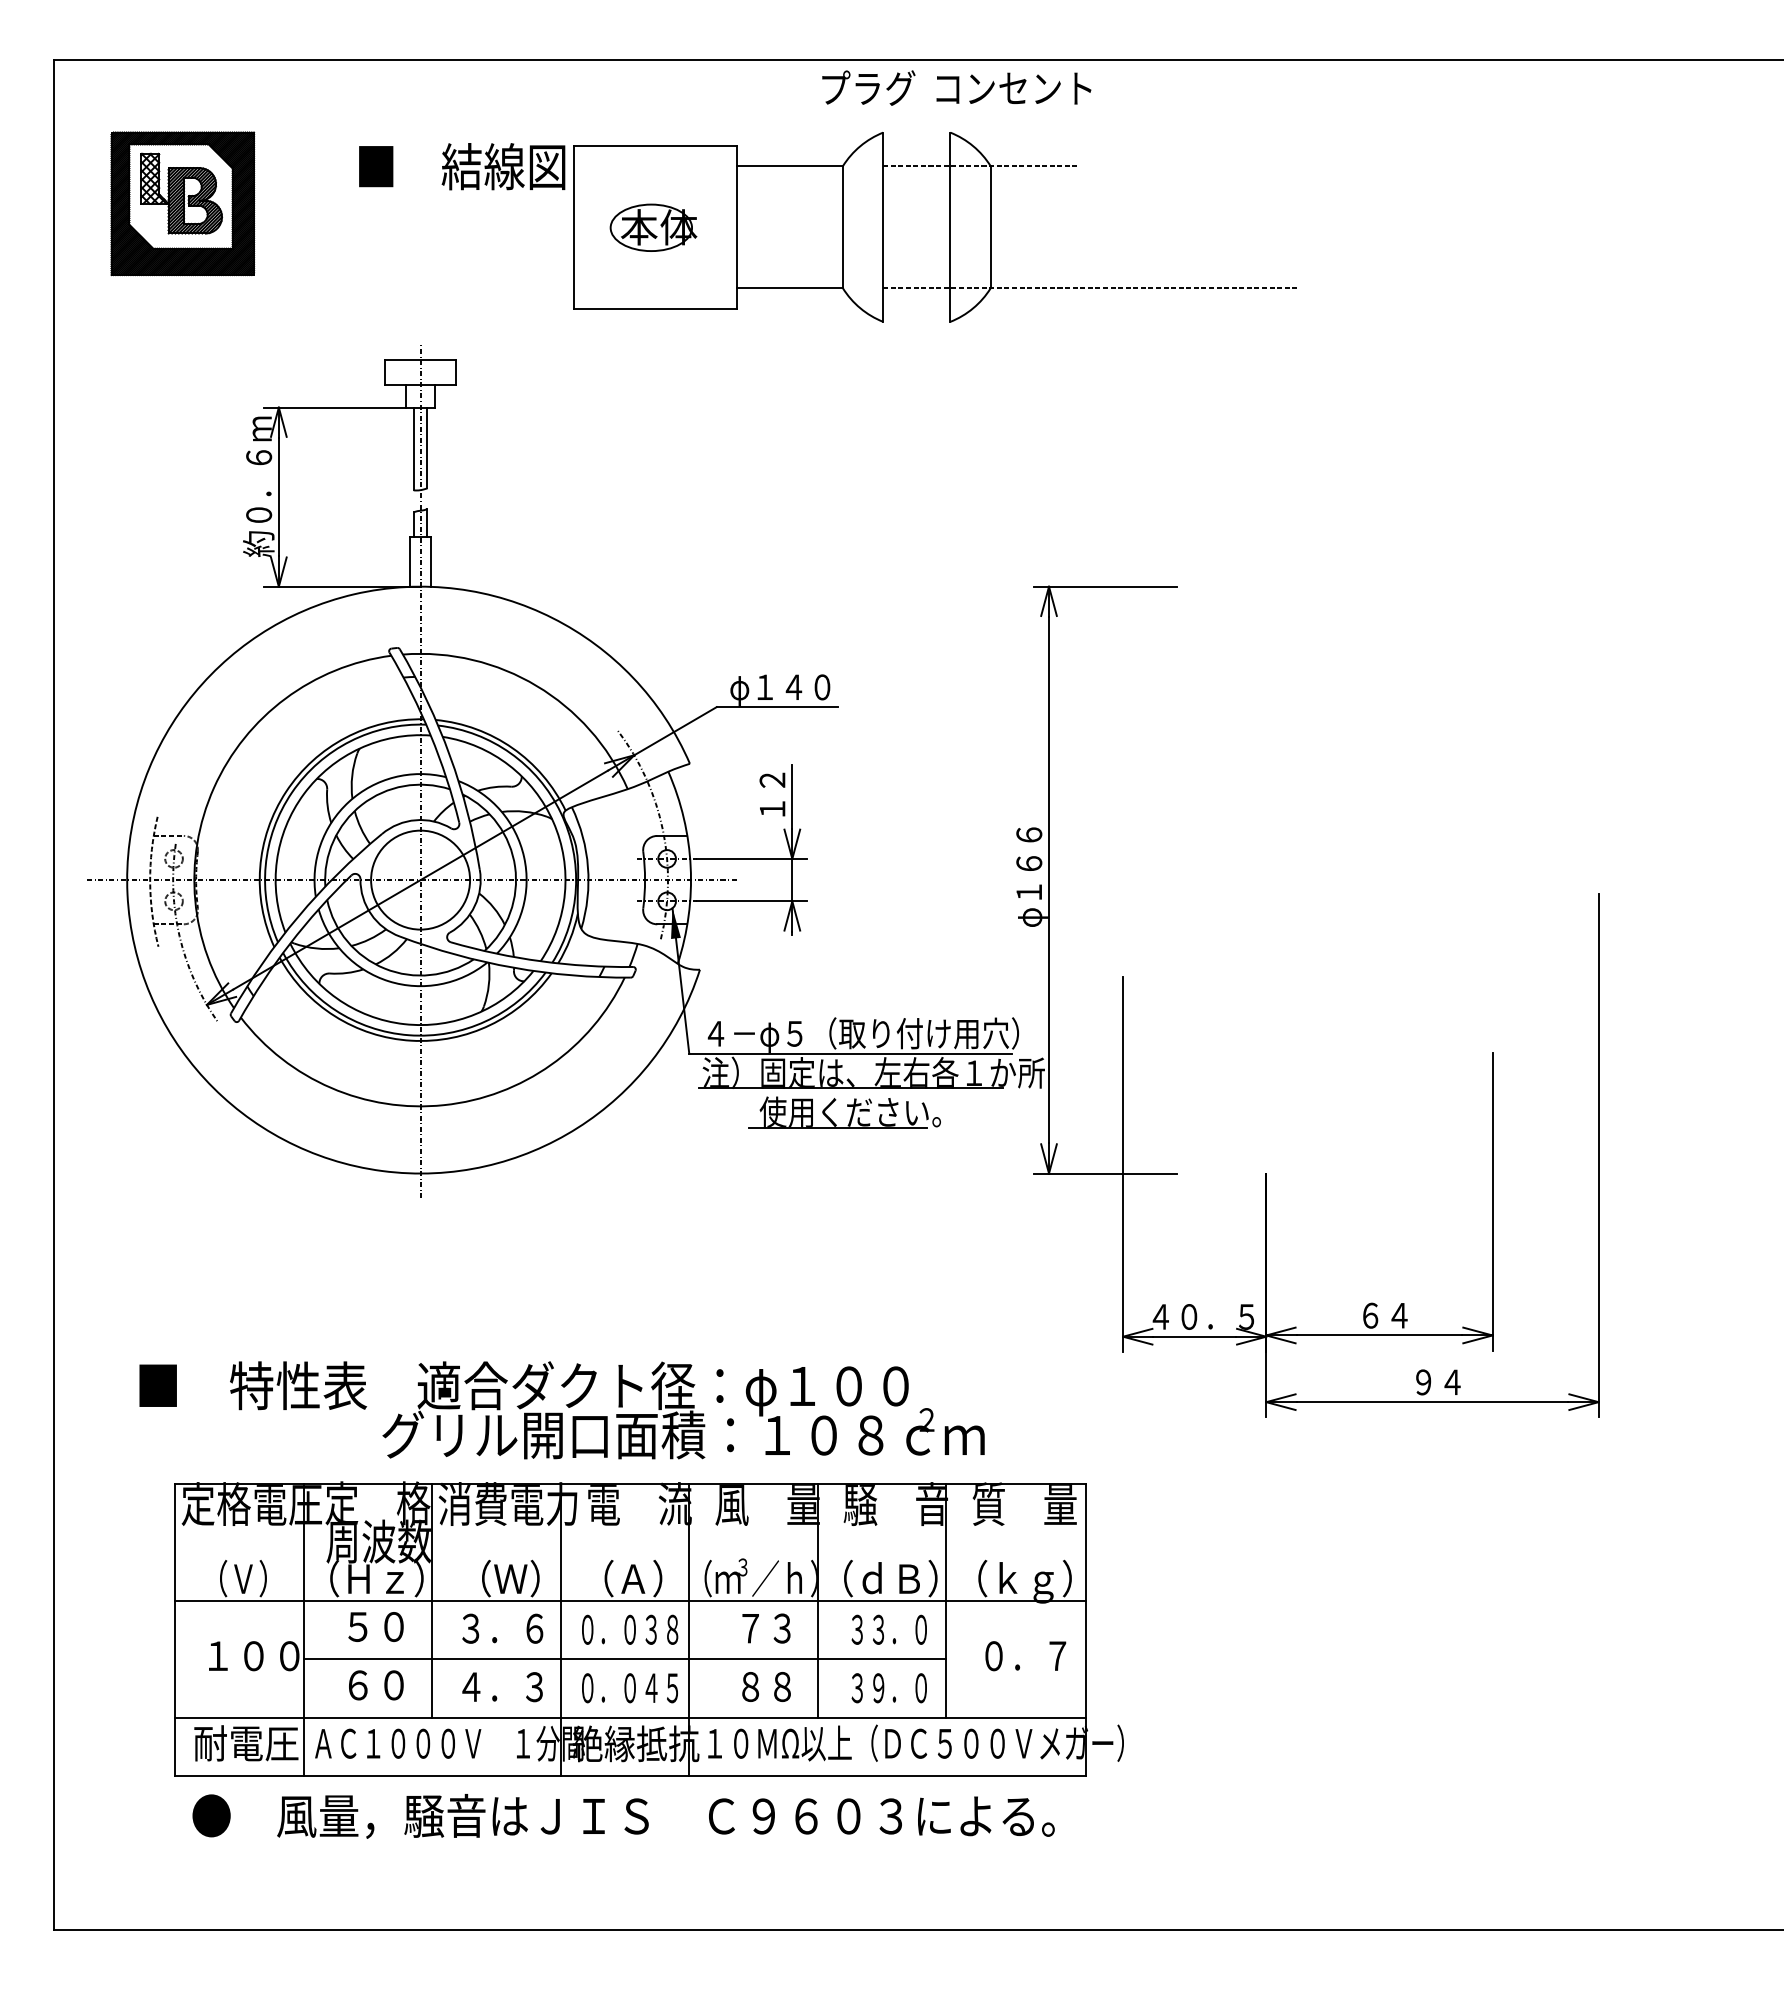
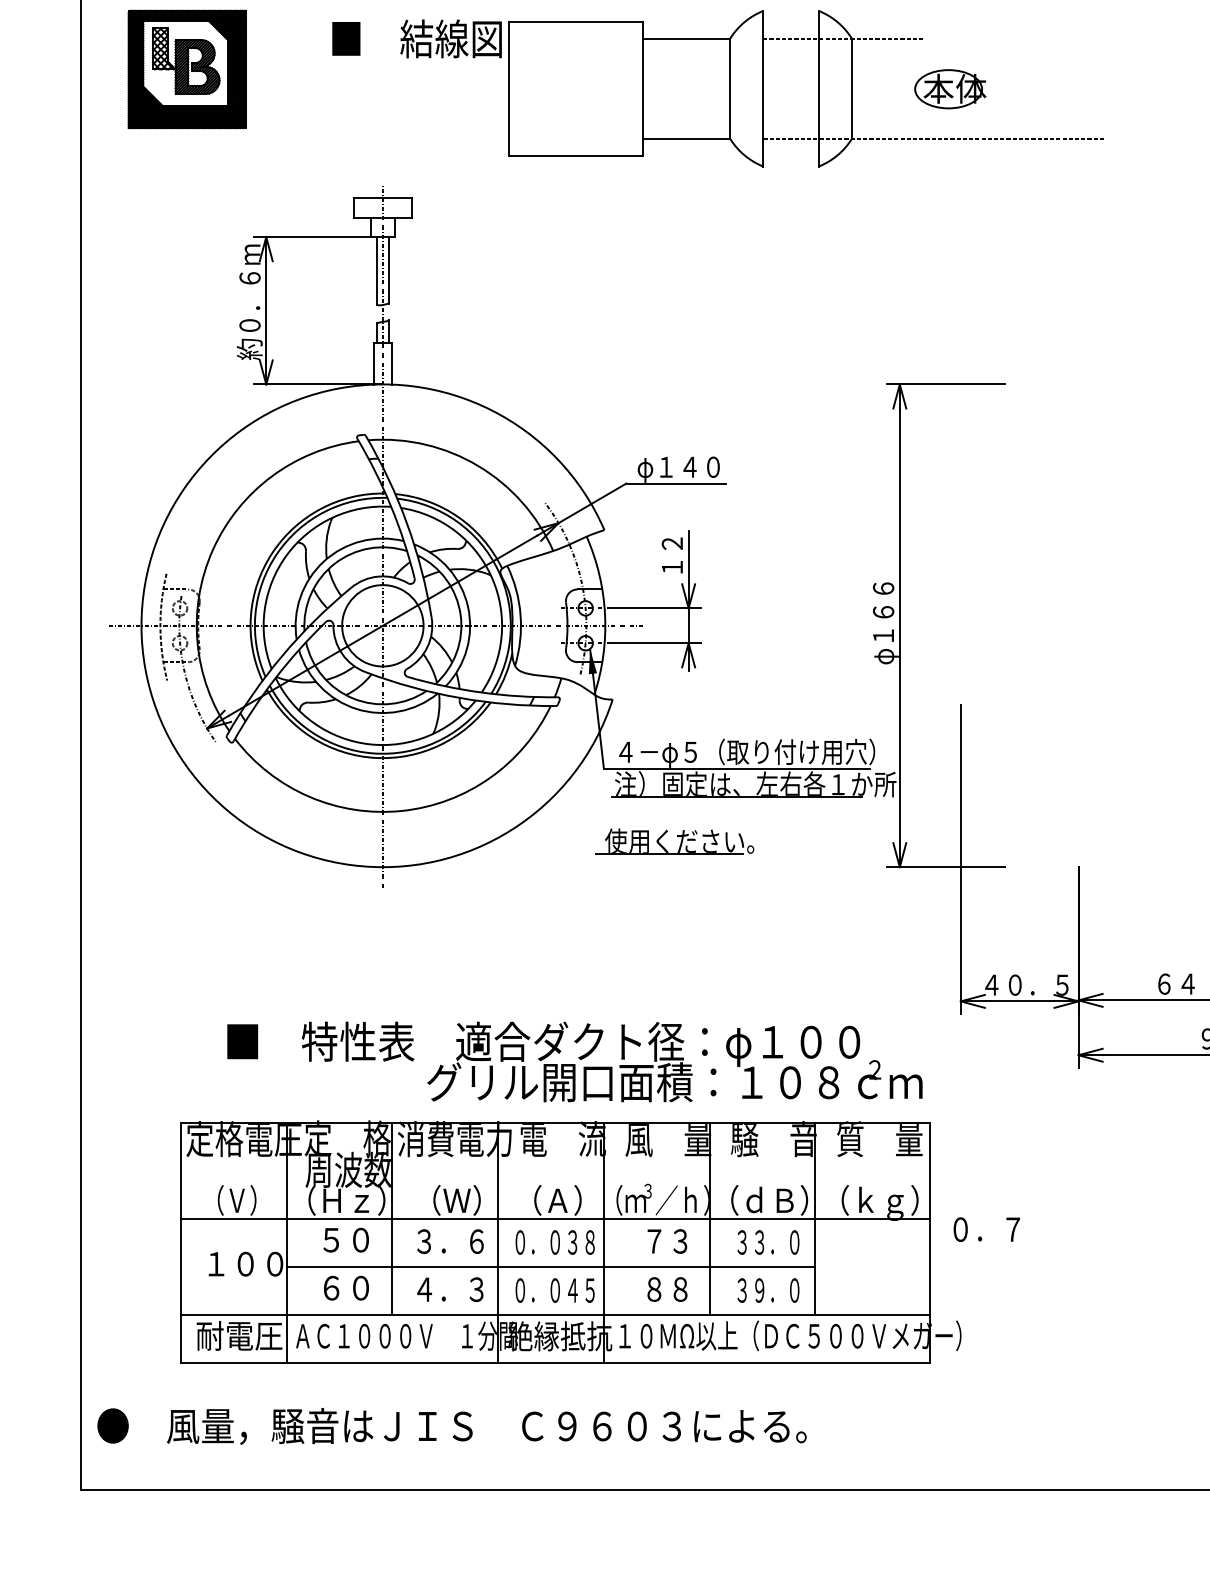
part: (653, 227) -> (950, 88), moved
part: (847, 1106) -> (677, 836), moved
text: (561, 1410) -> (574, 1062), moved
text: (1025, 1656) -> (986, 1229), moved
text: (623, 1816) -> (451, 1426), moved

